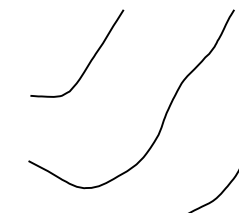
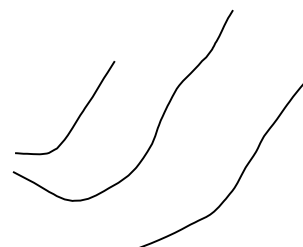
curve: (88, 62) -> (77, 117), moved

